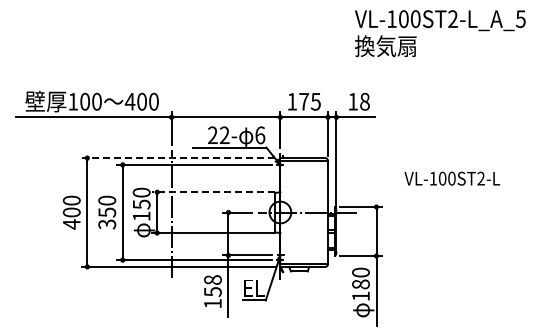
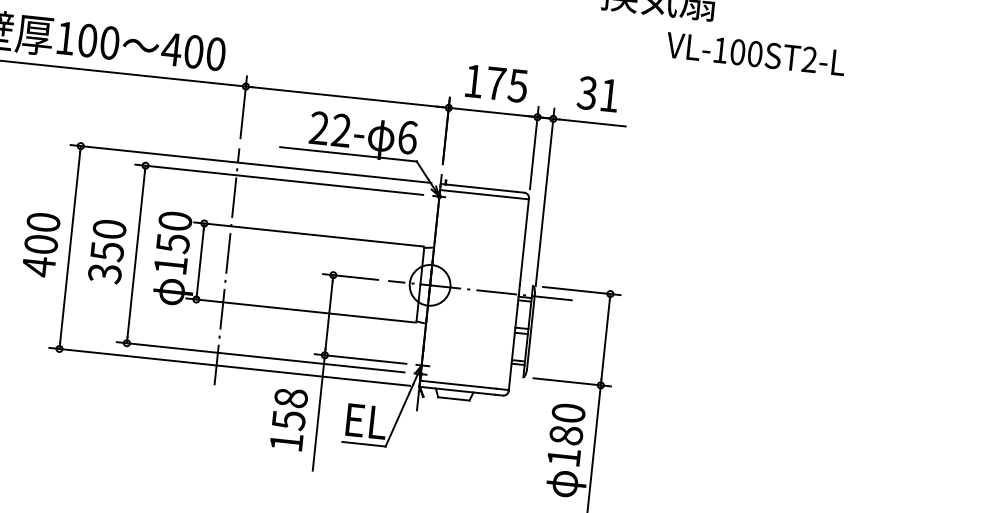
text: (358, 101) -> (597, 93), 18 -> 31
line: (178, 158) -> (250, 164), dashed -> solid
text: (452, 178) -> (756, 53), moved
line: (213, 192) -> (309, 234), dashed -> solid

